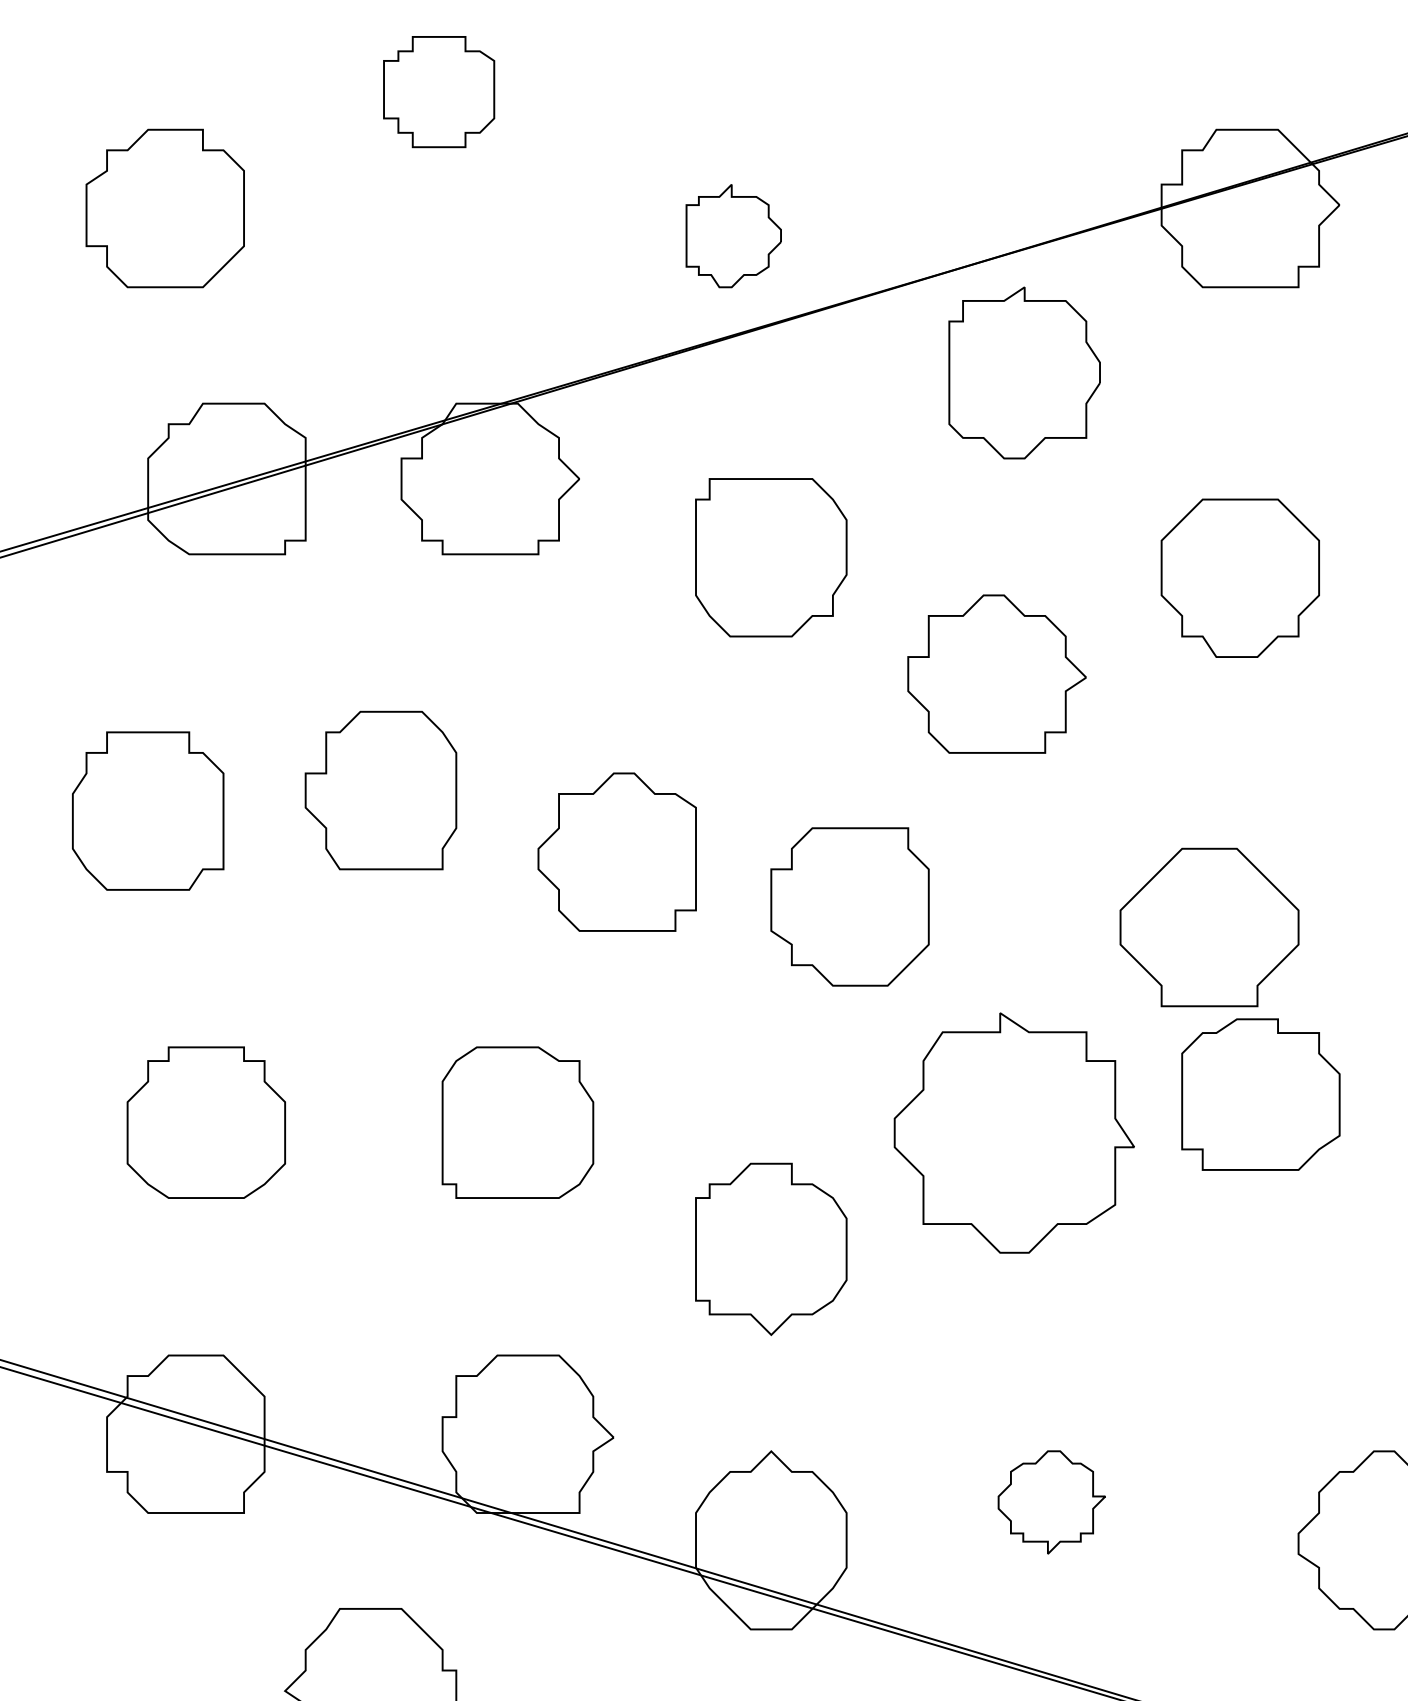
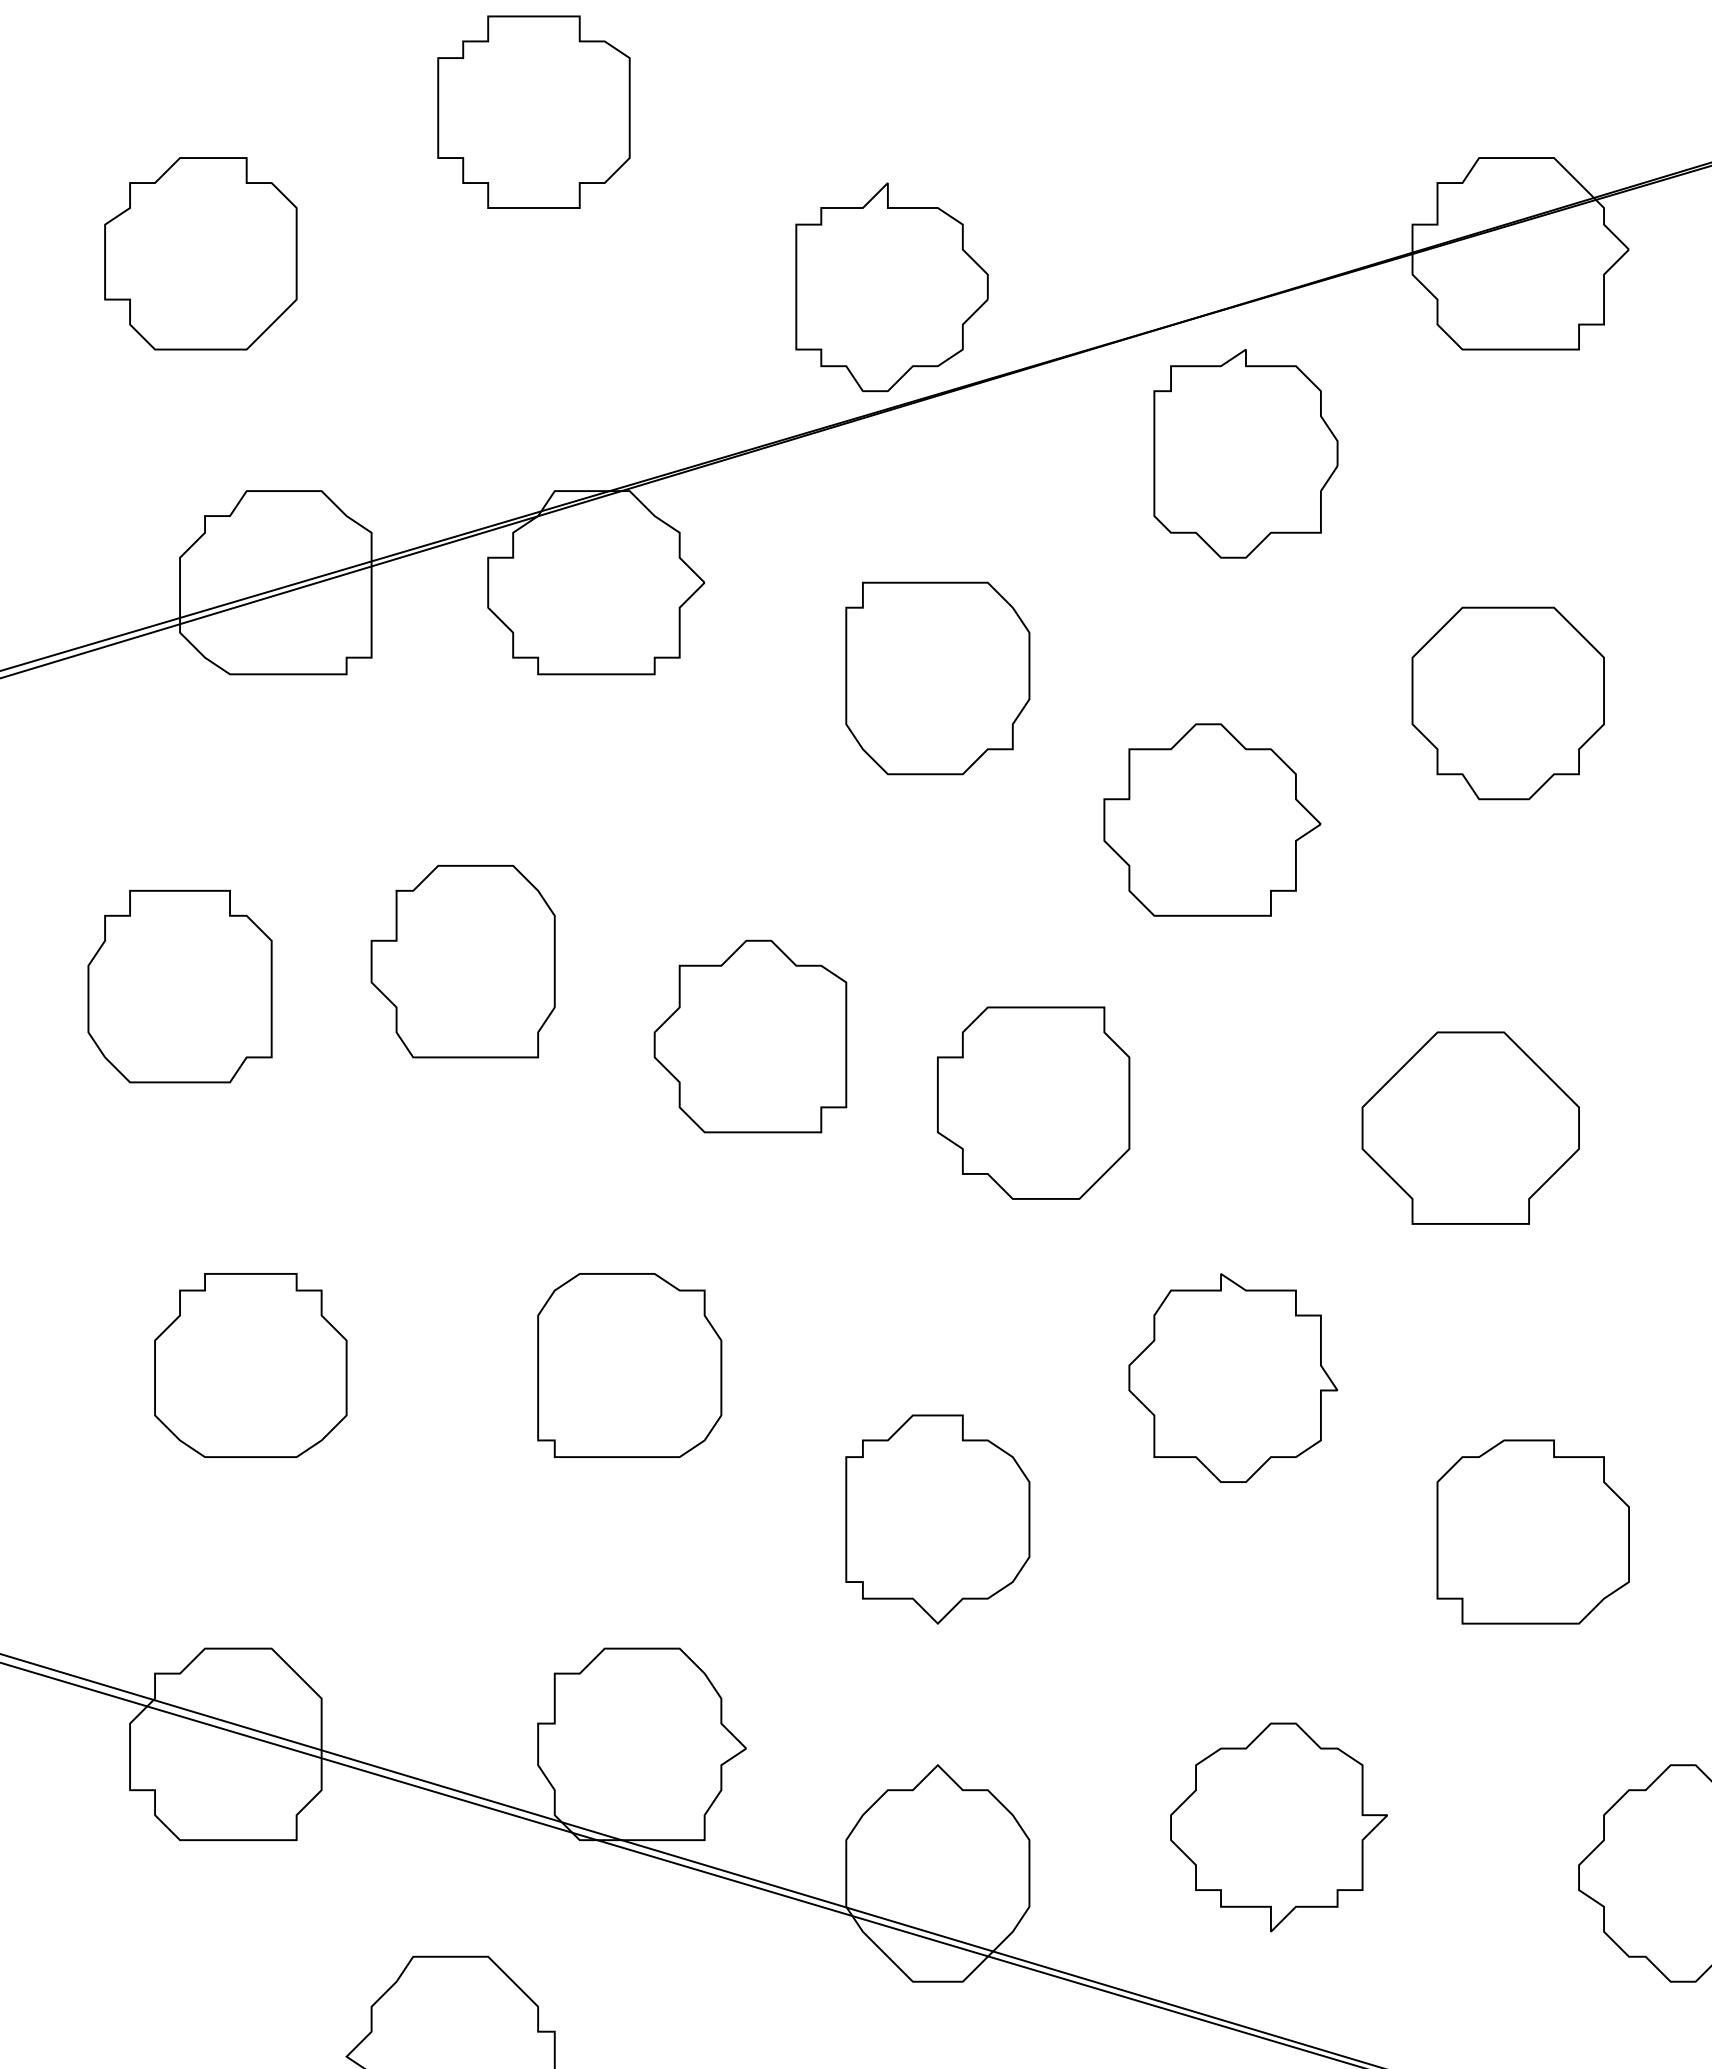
part: (438, 91) -> (533, 111), size x1.43
part: (733, 235) -> (891, 286), size x1.67
part: (1260, 1094) -> (1532, 1531), moved
part: (1013, 1132) -> (1232, 1377), size x0.71
part: (1051, 1502) -> (1278, 1827), size x1.67

